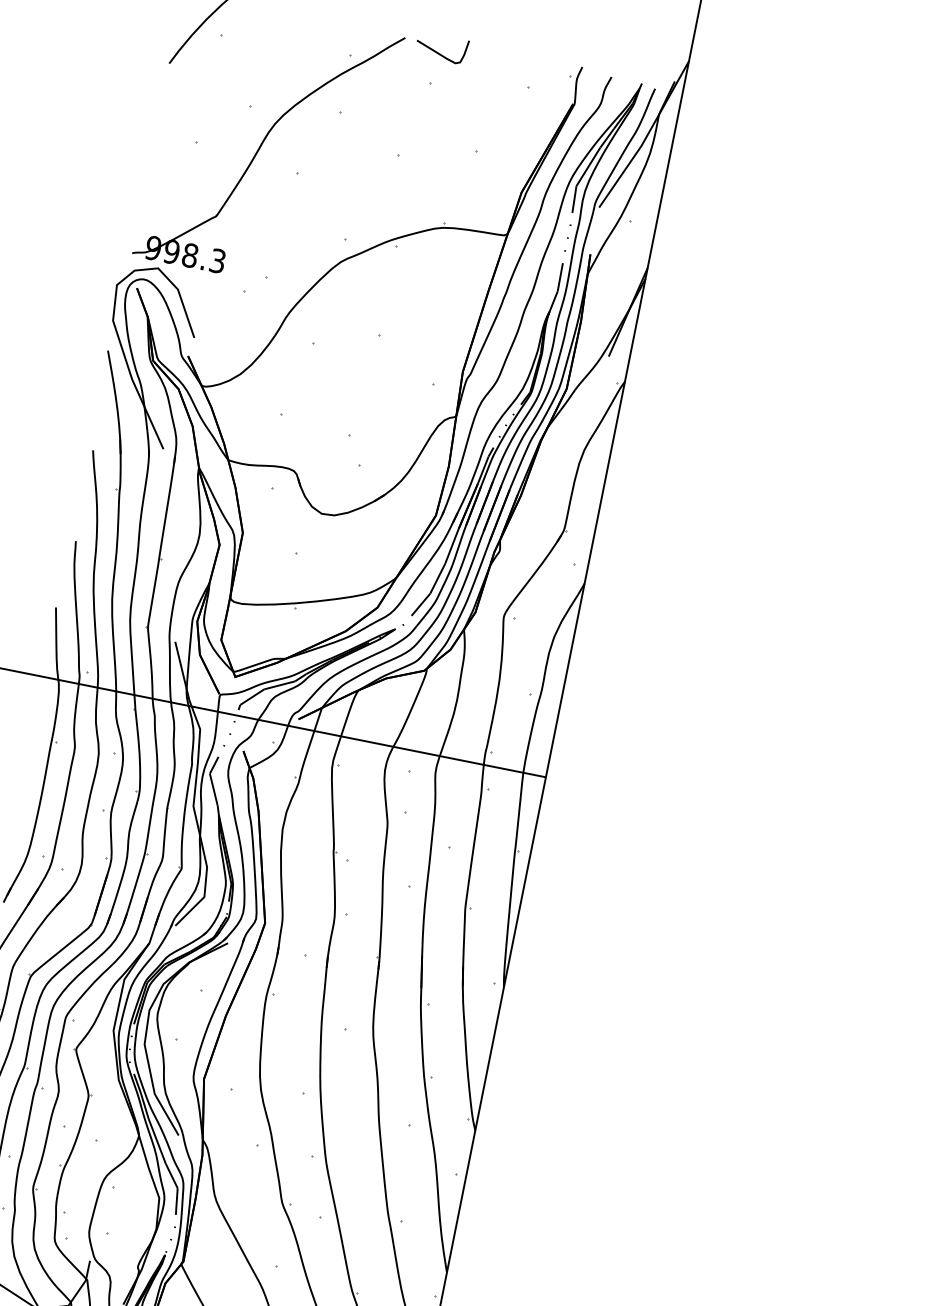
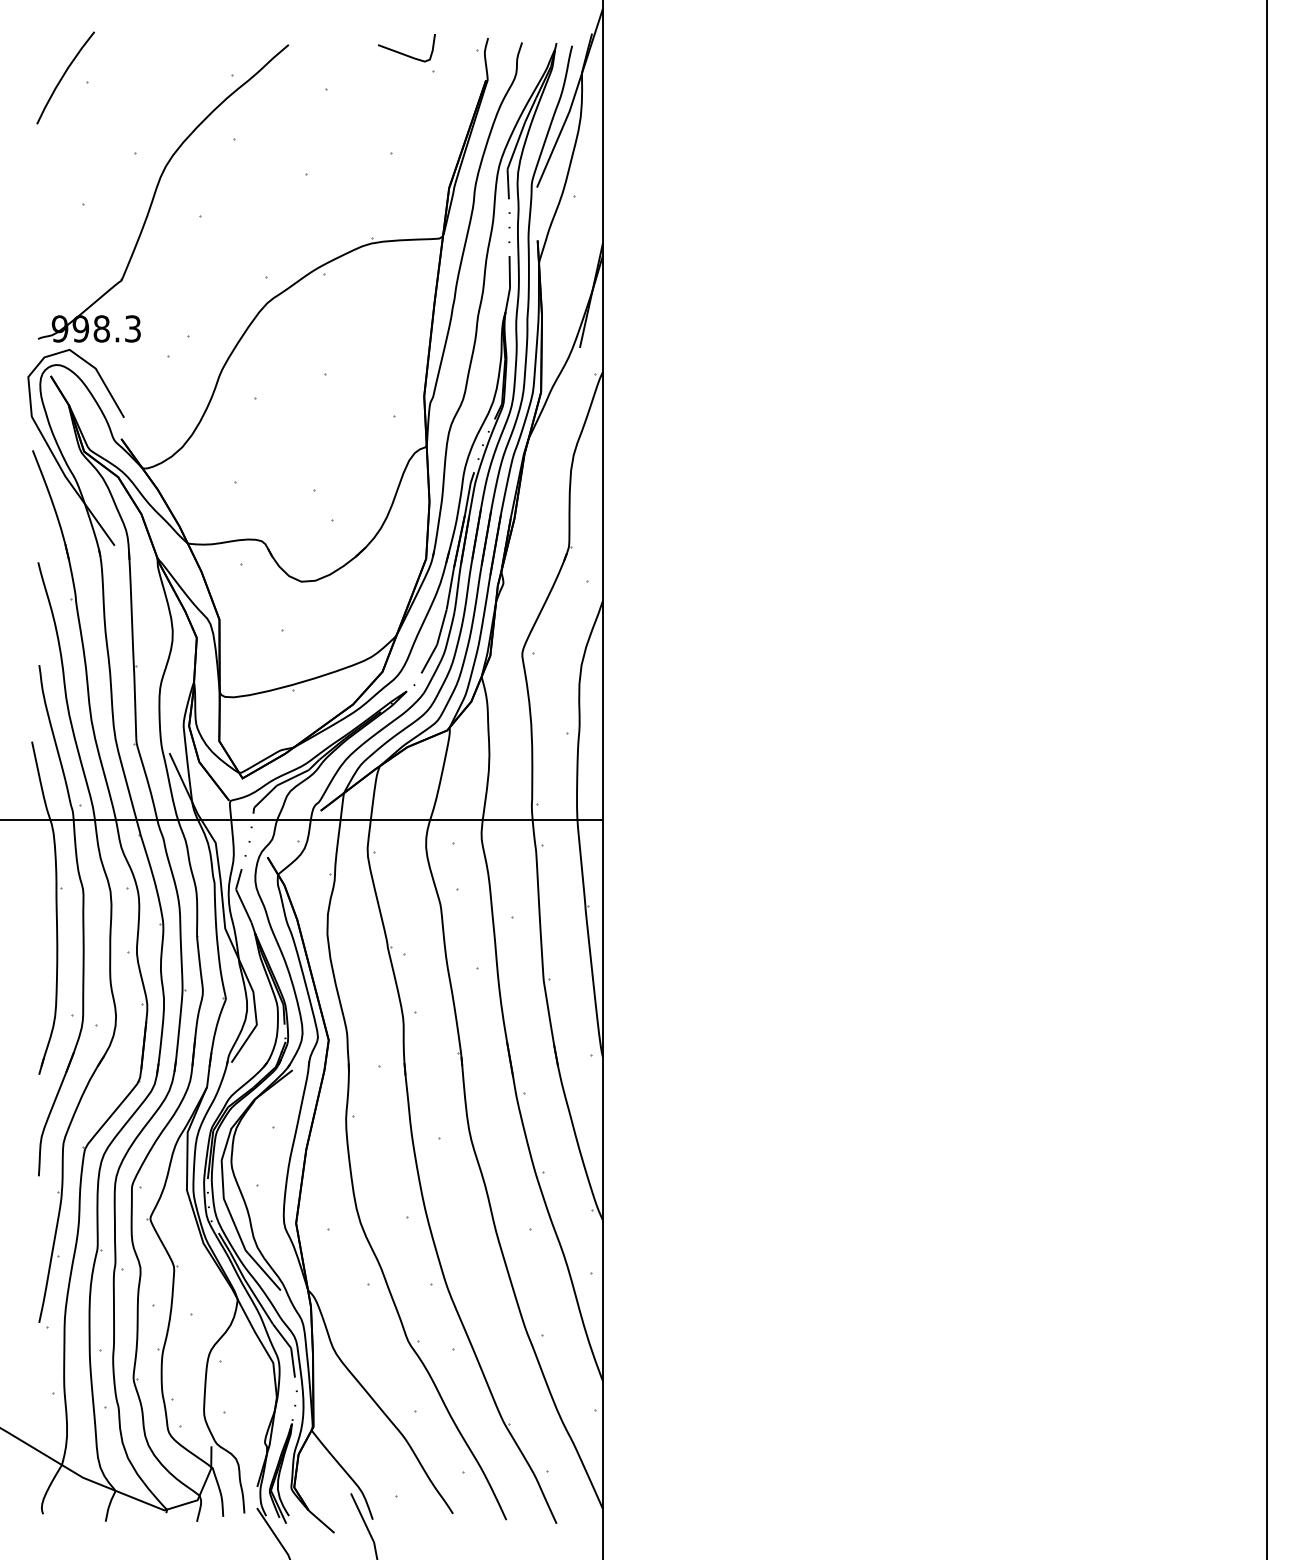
curve: (438, 52) -> (404, 53), moved

